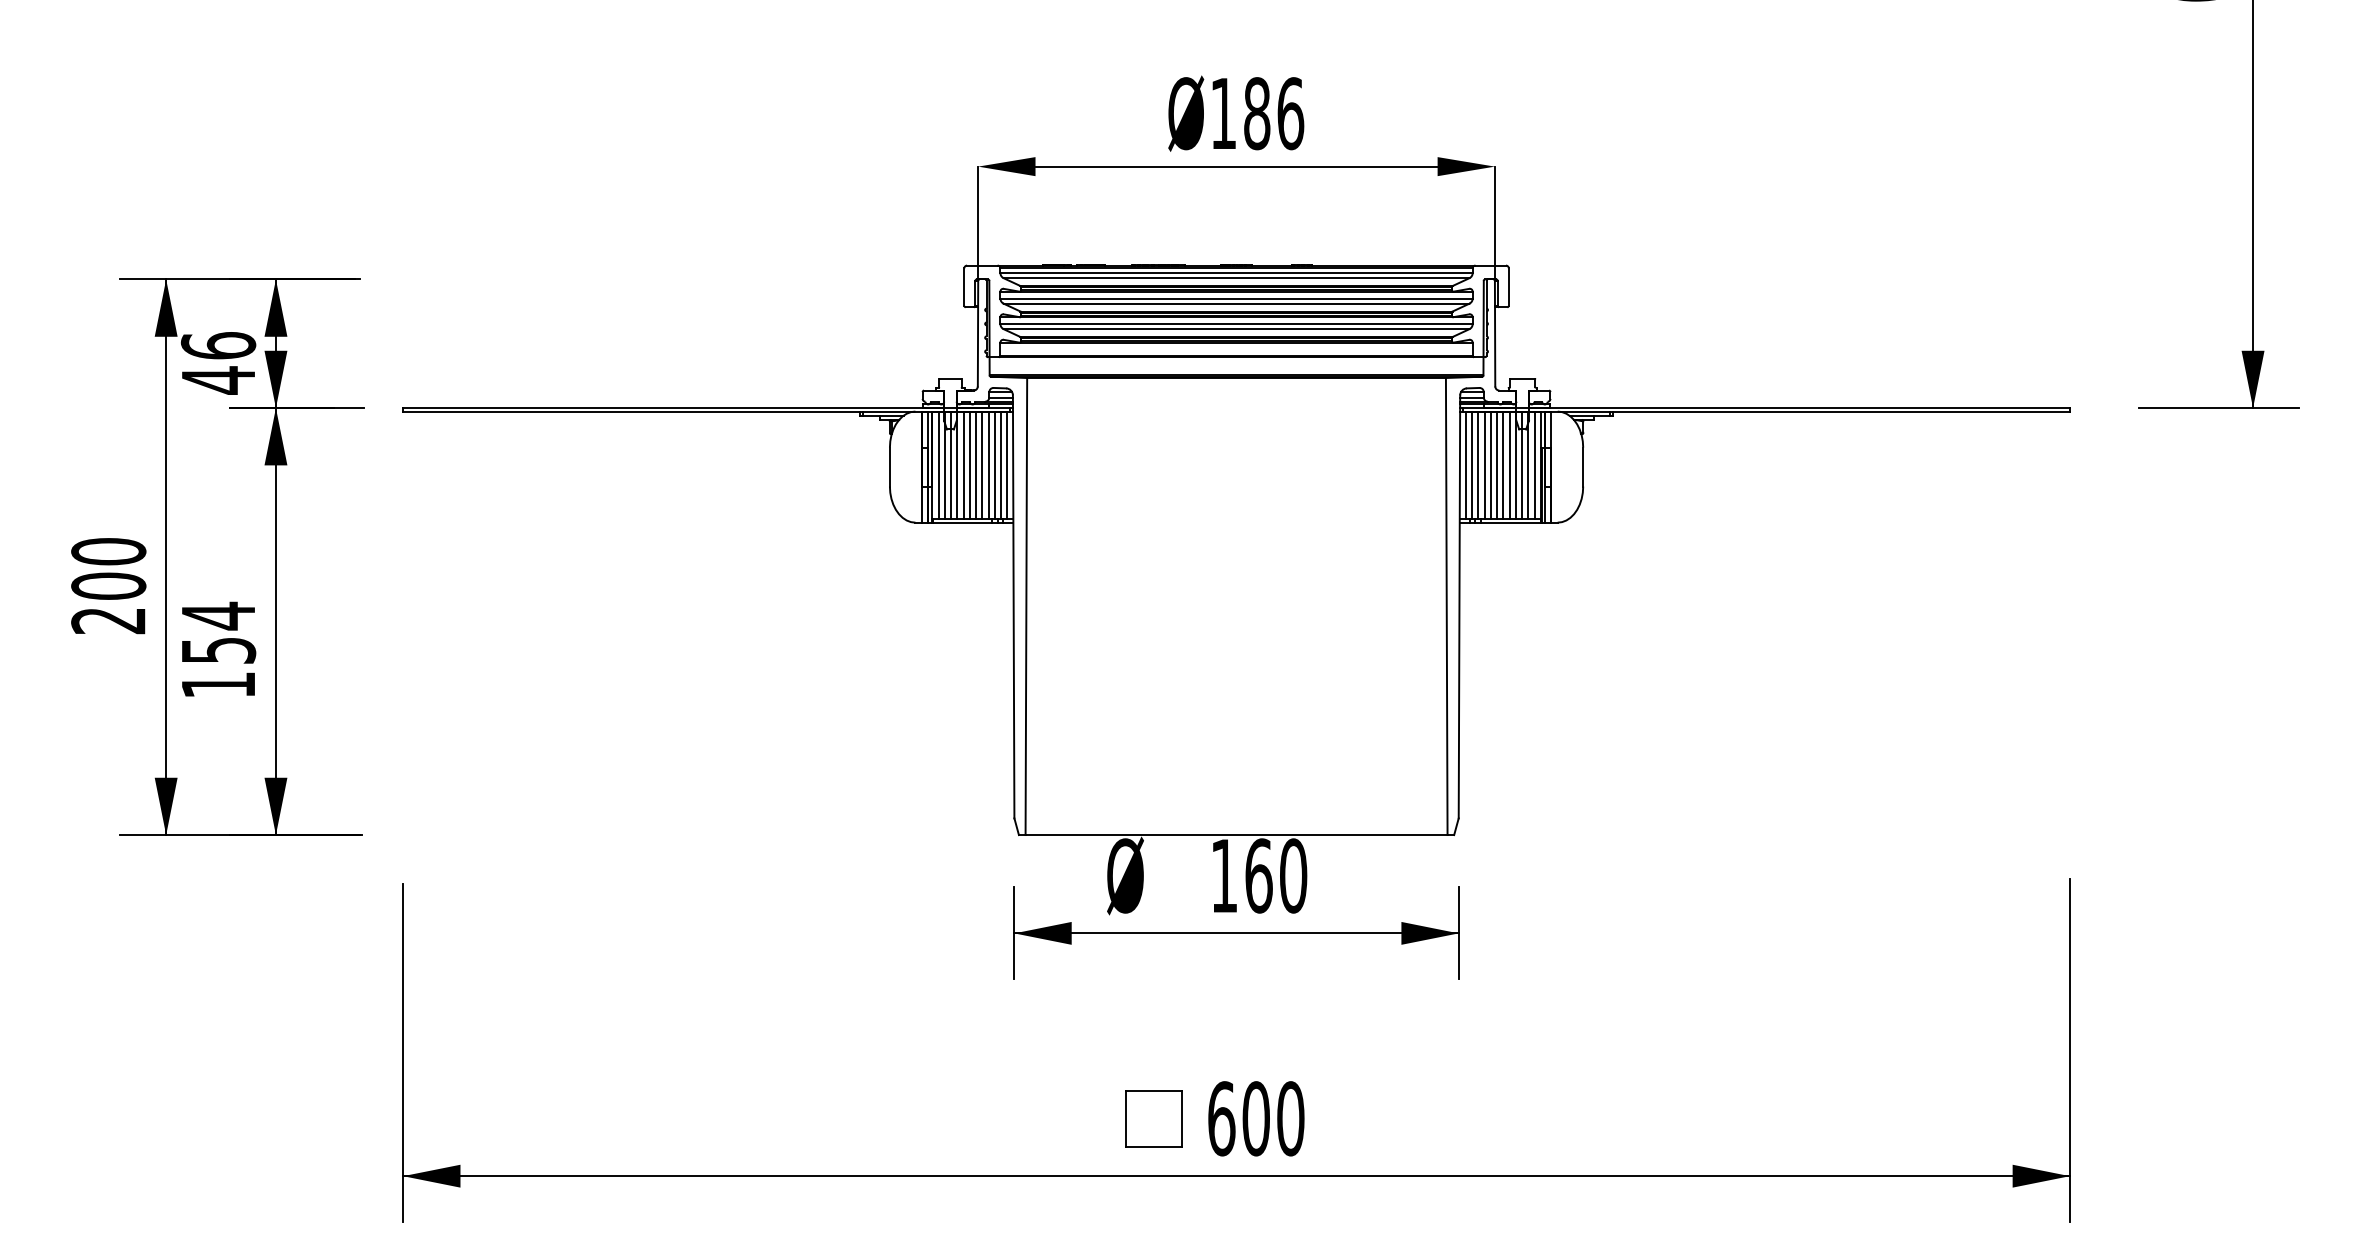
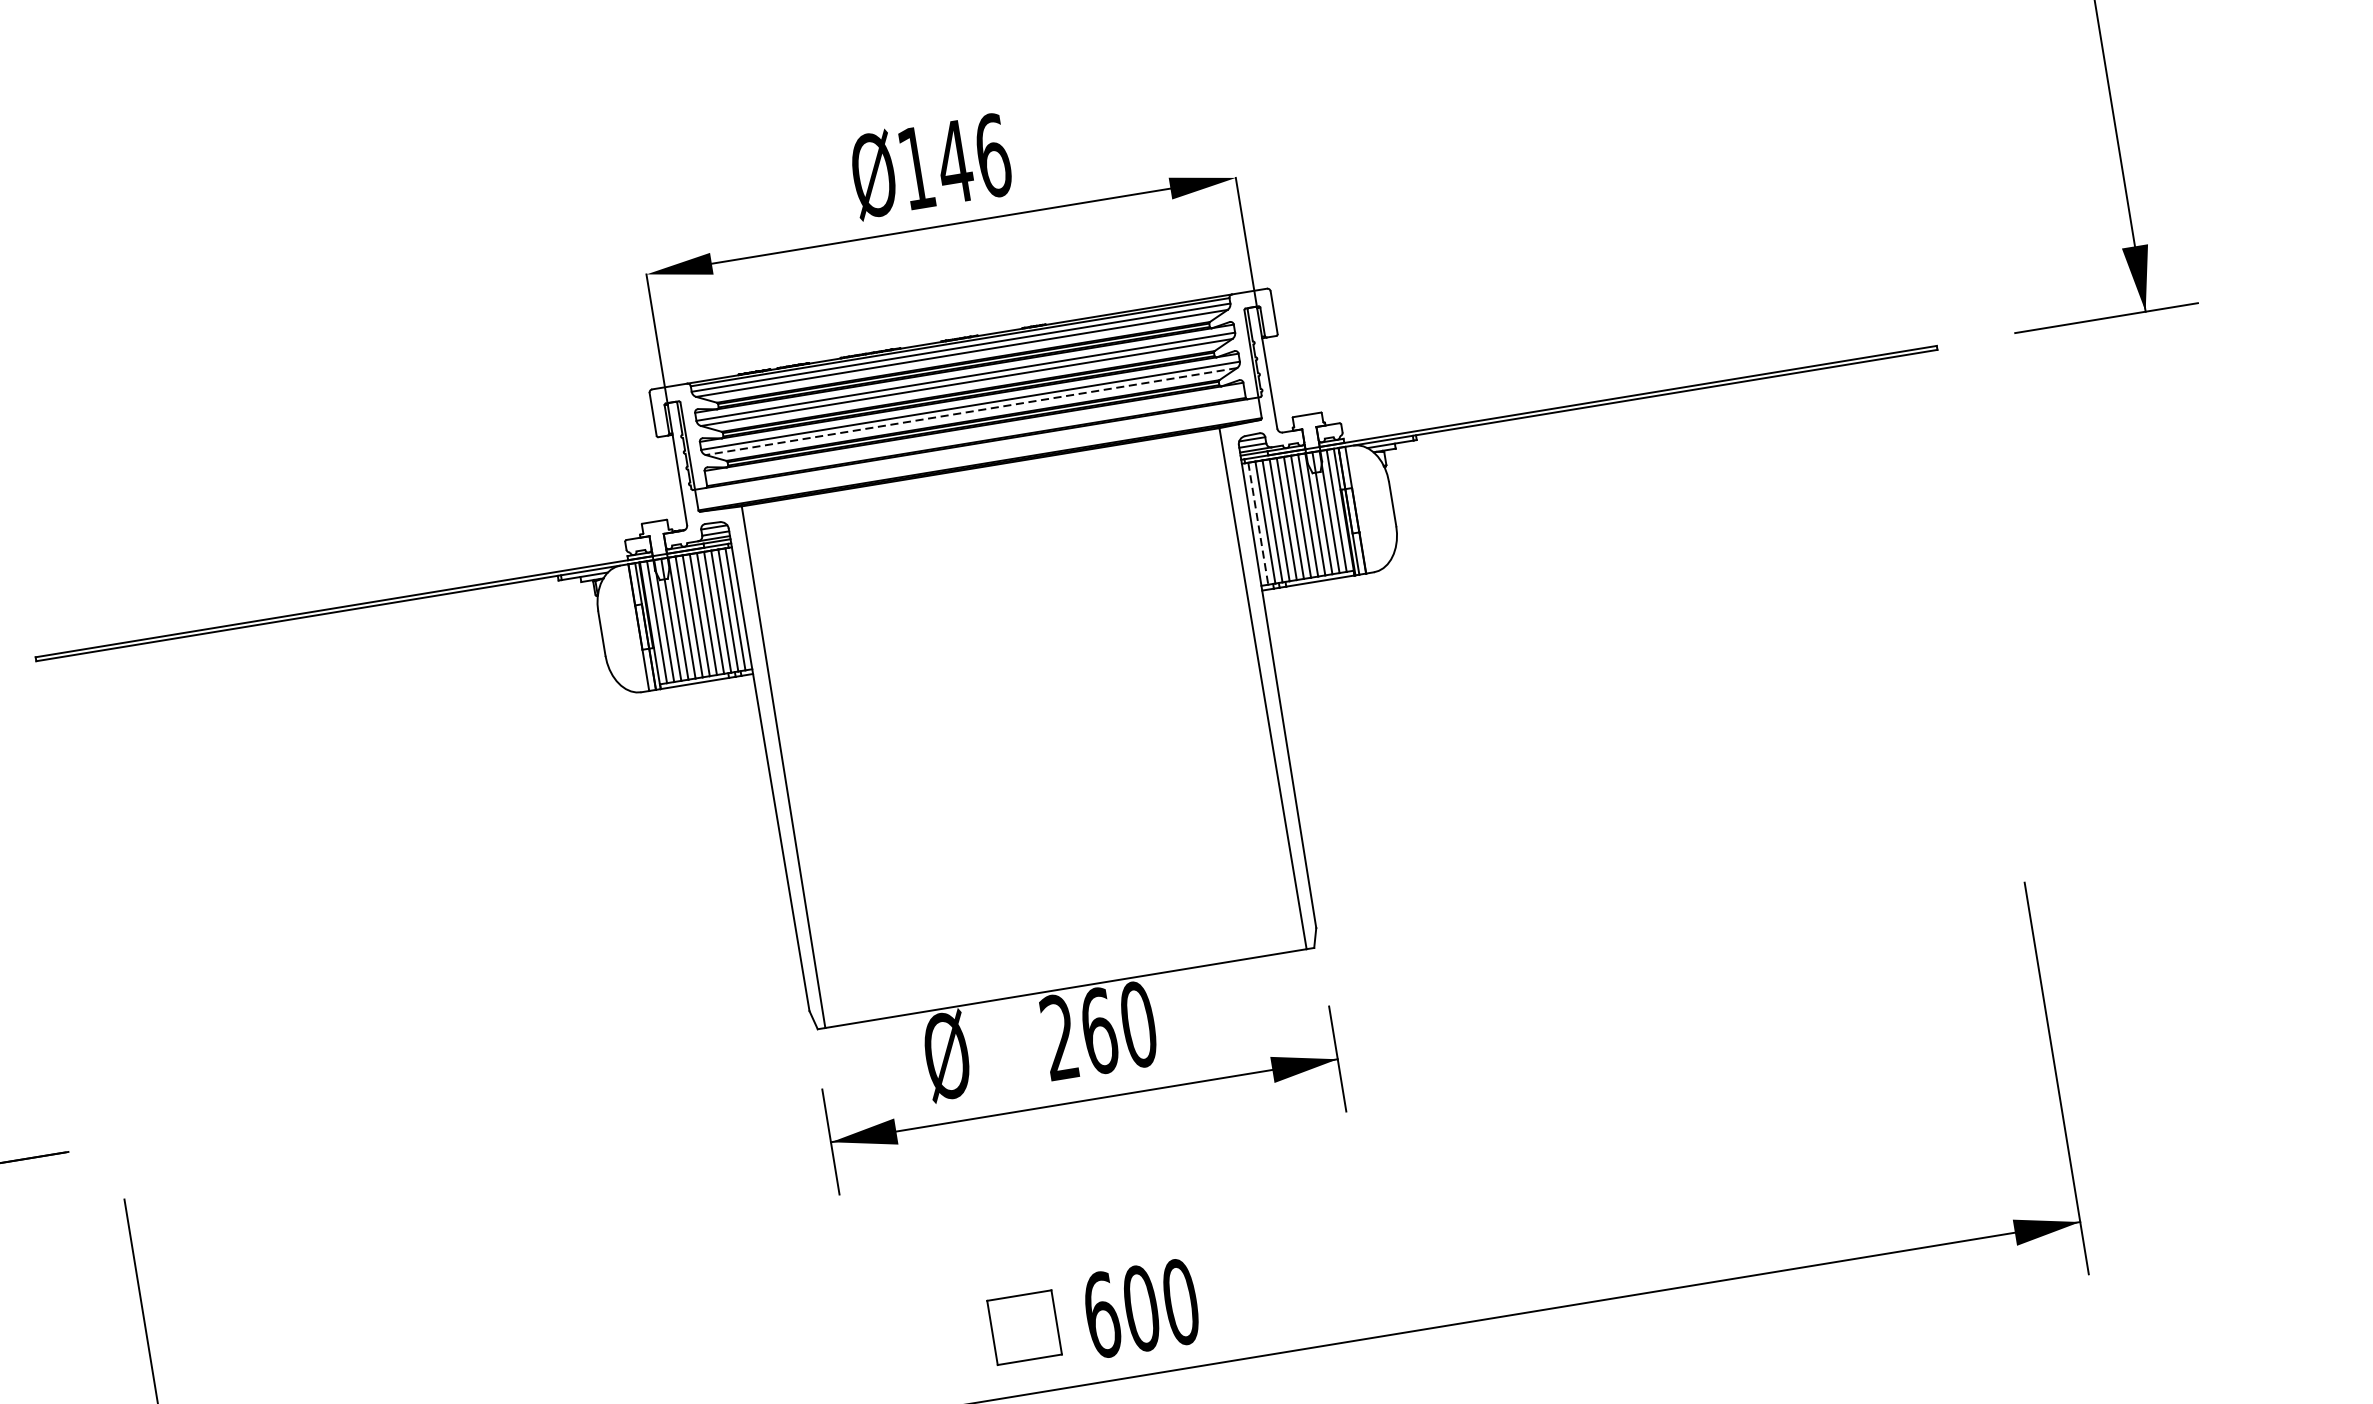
text: (1257, 113) -> (955, 161), Ø186 -> Ø146
line: (1236, 329) -> (971, 411), solid -> dashed
line: (1465, 465) -> (1258, 524), solid -> dashed
text: (1223, 875) -> (1058, 1037), 160 -> 260

